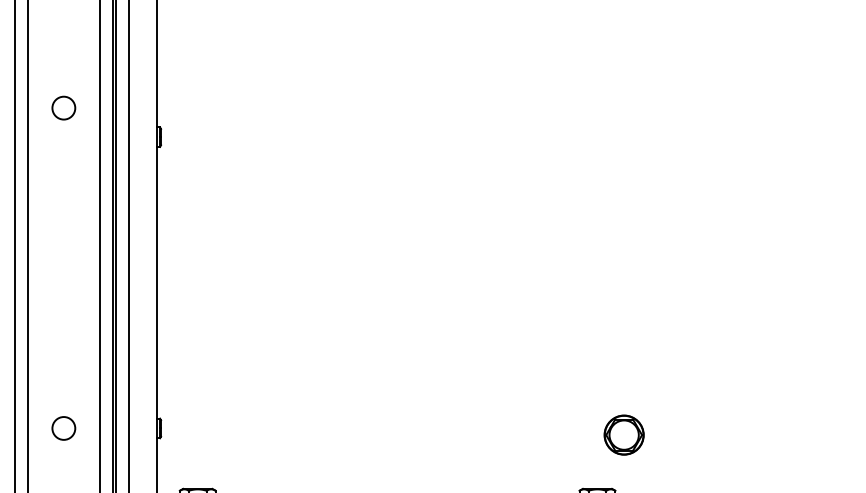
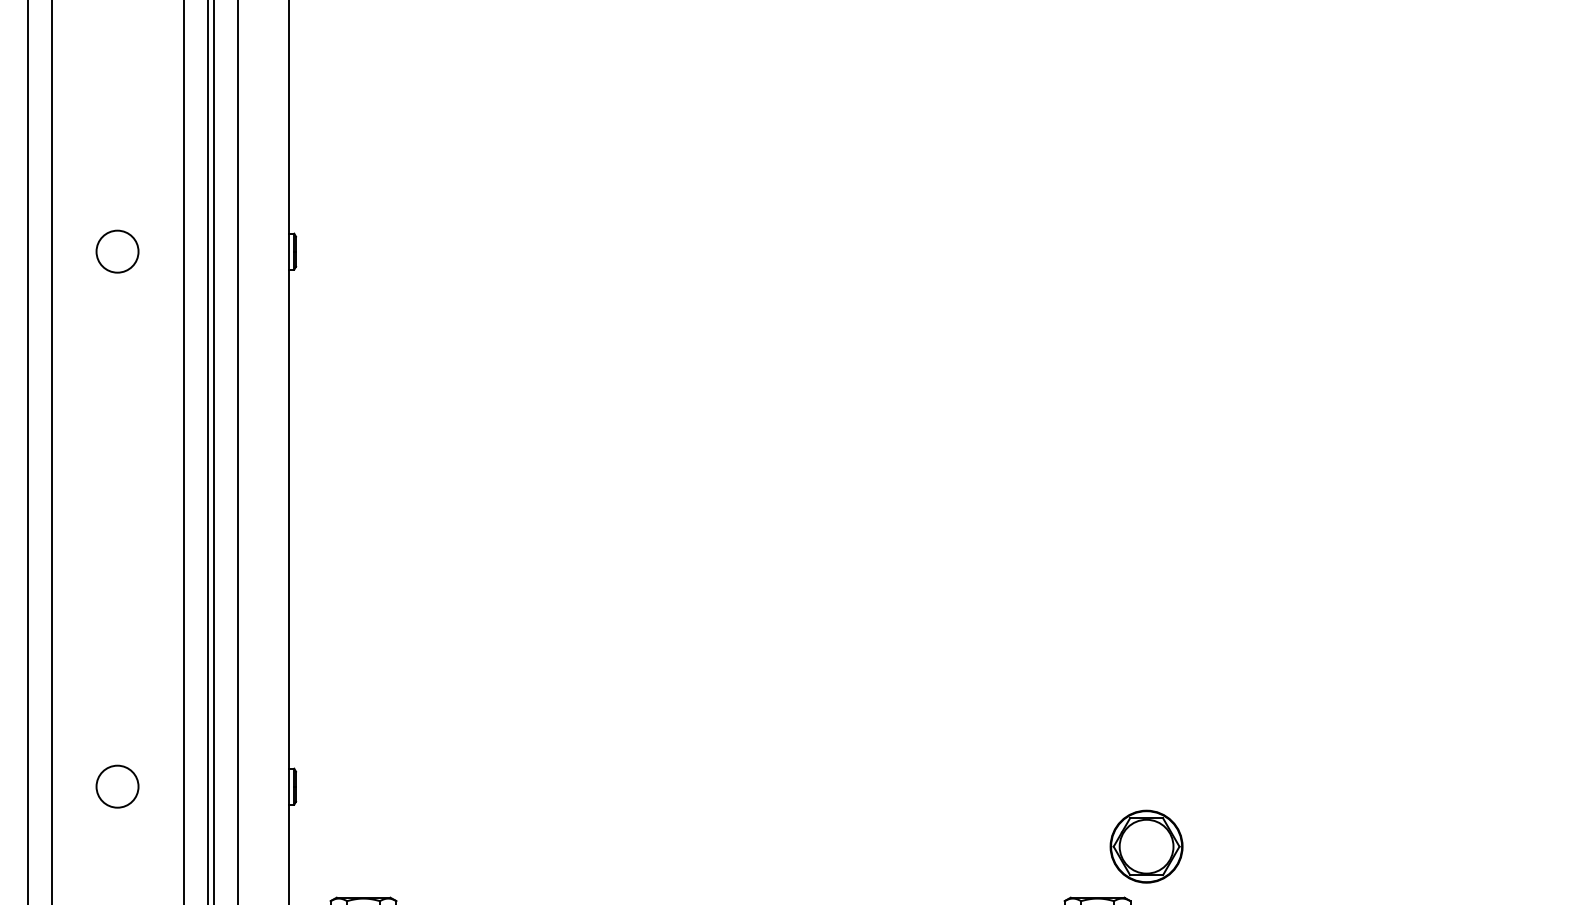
circle: (63, 107) -> (116, 250), moved
part: (623, 434) -> (1145, 845), moved

